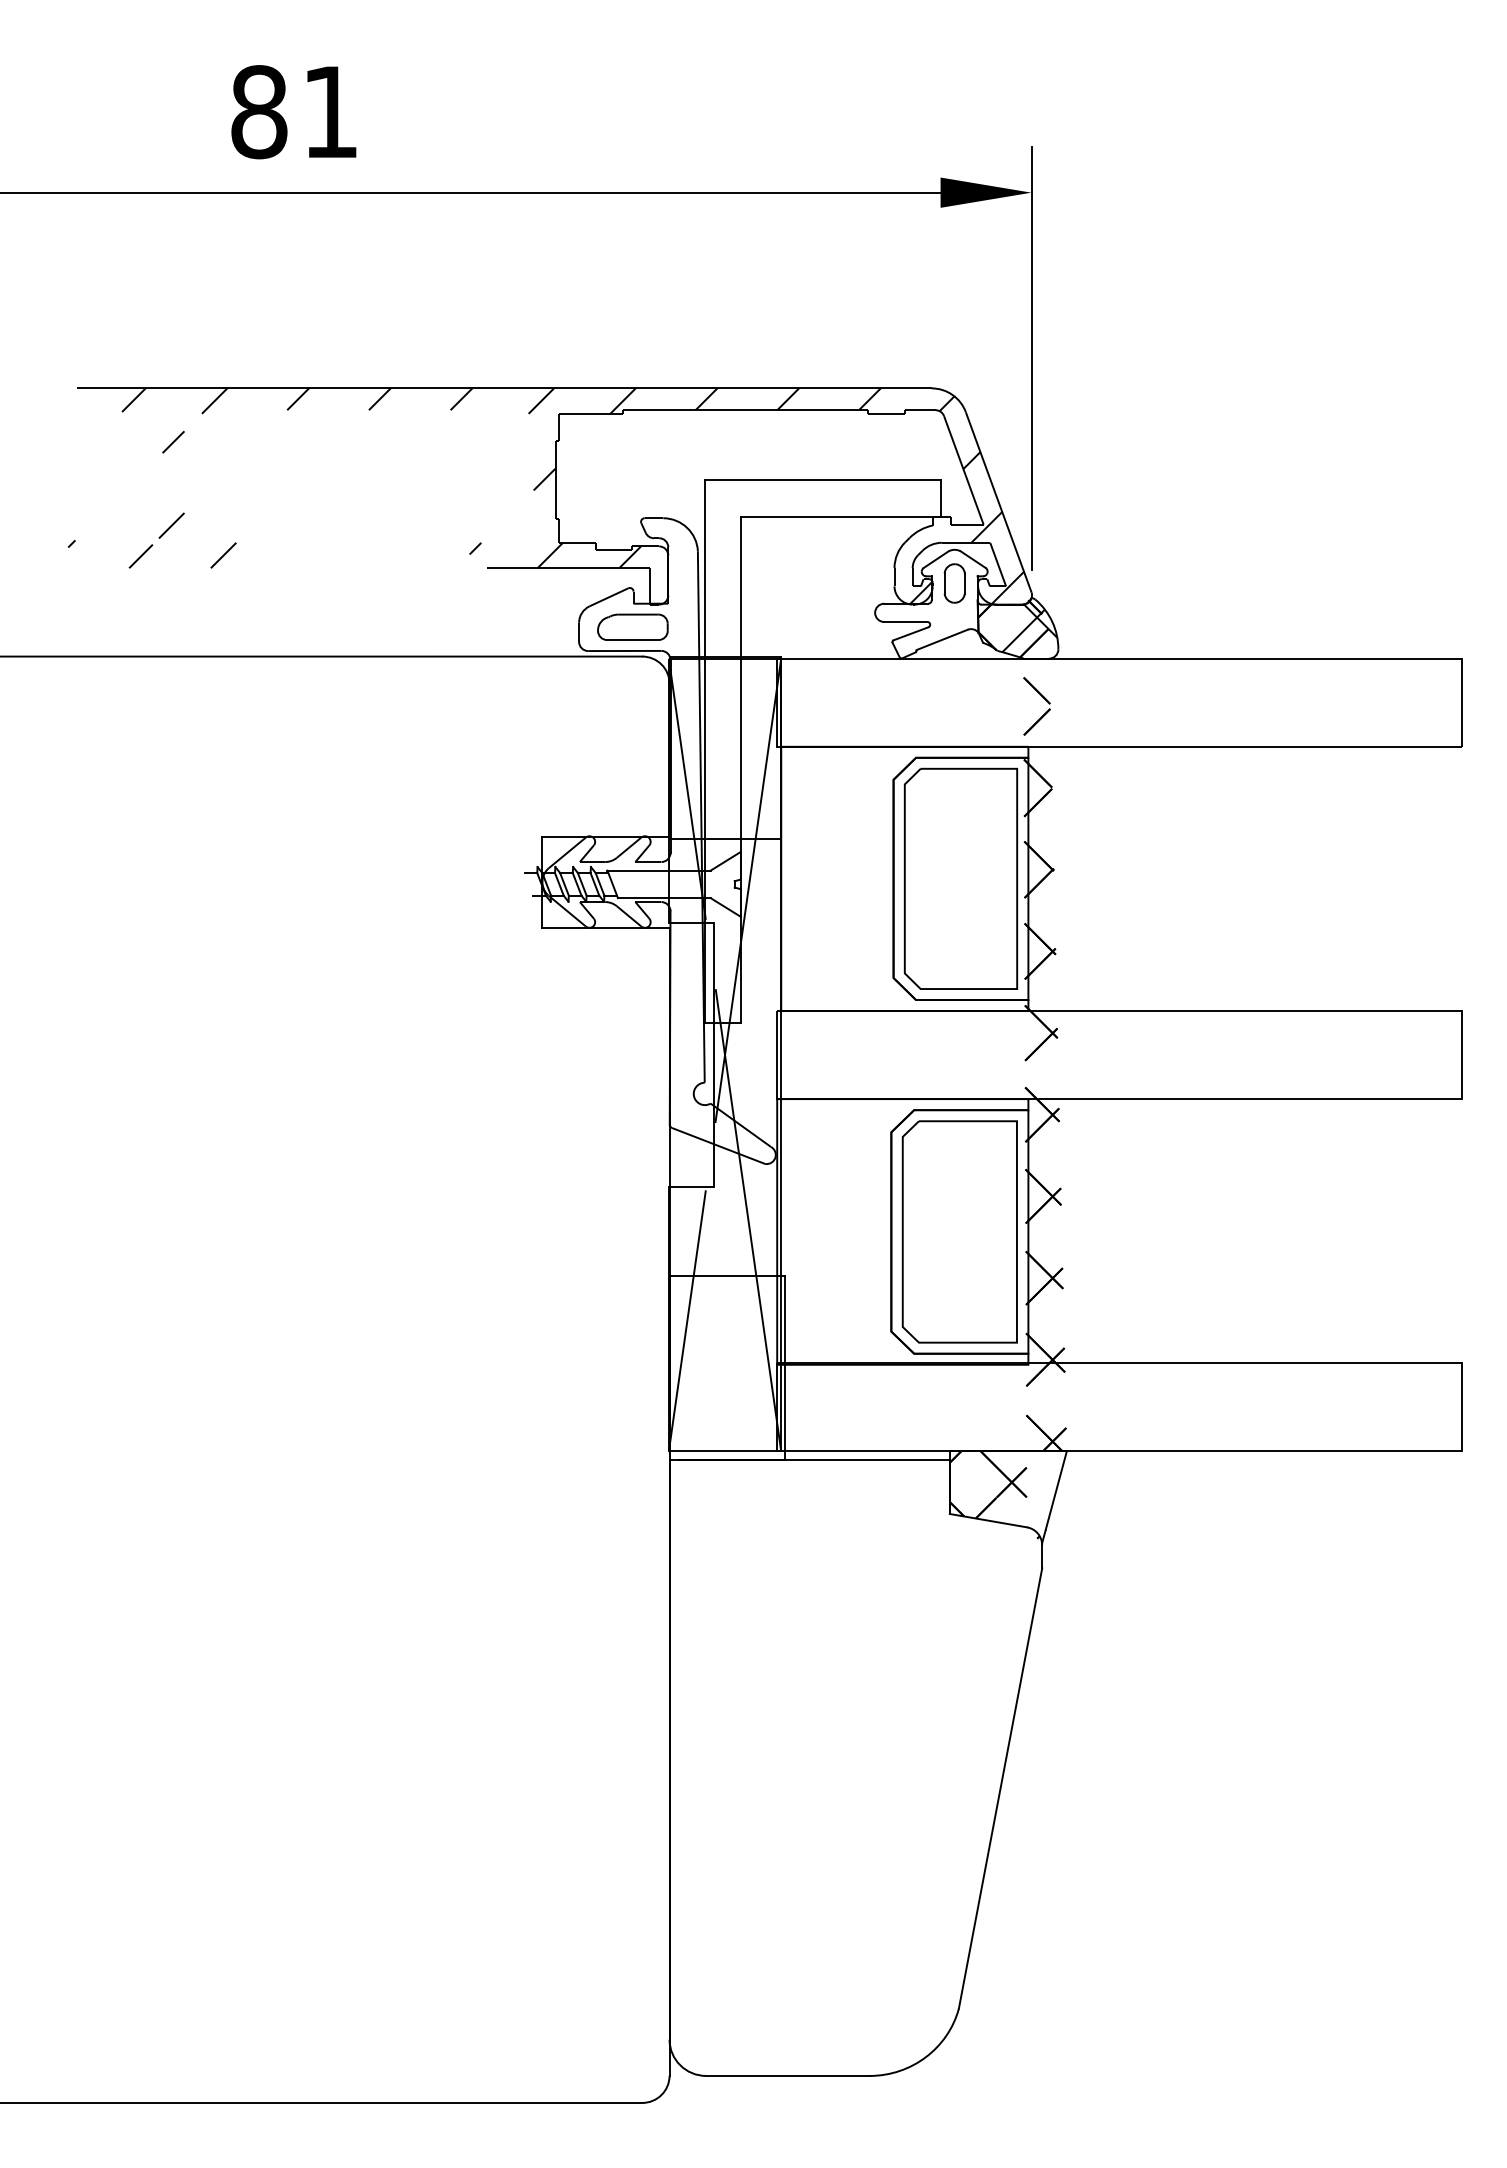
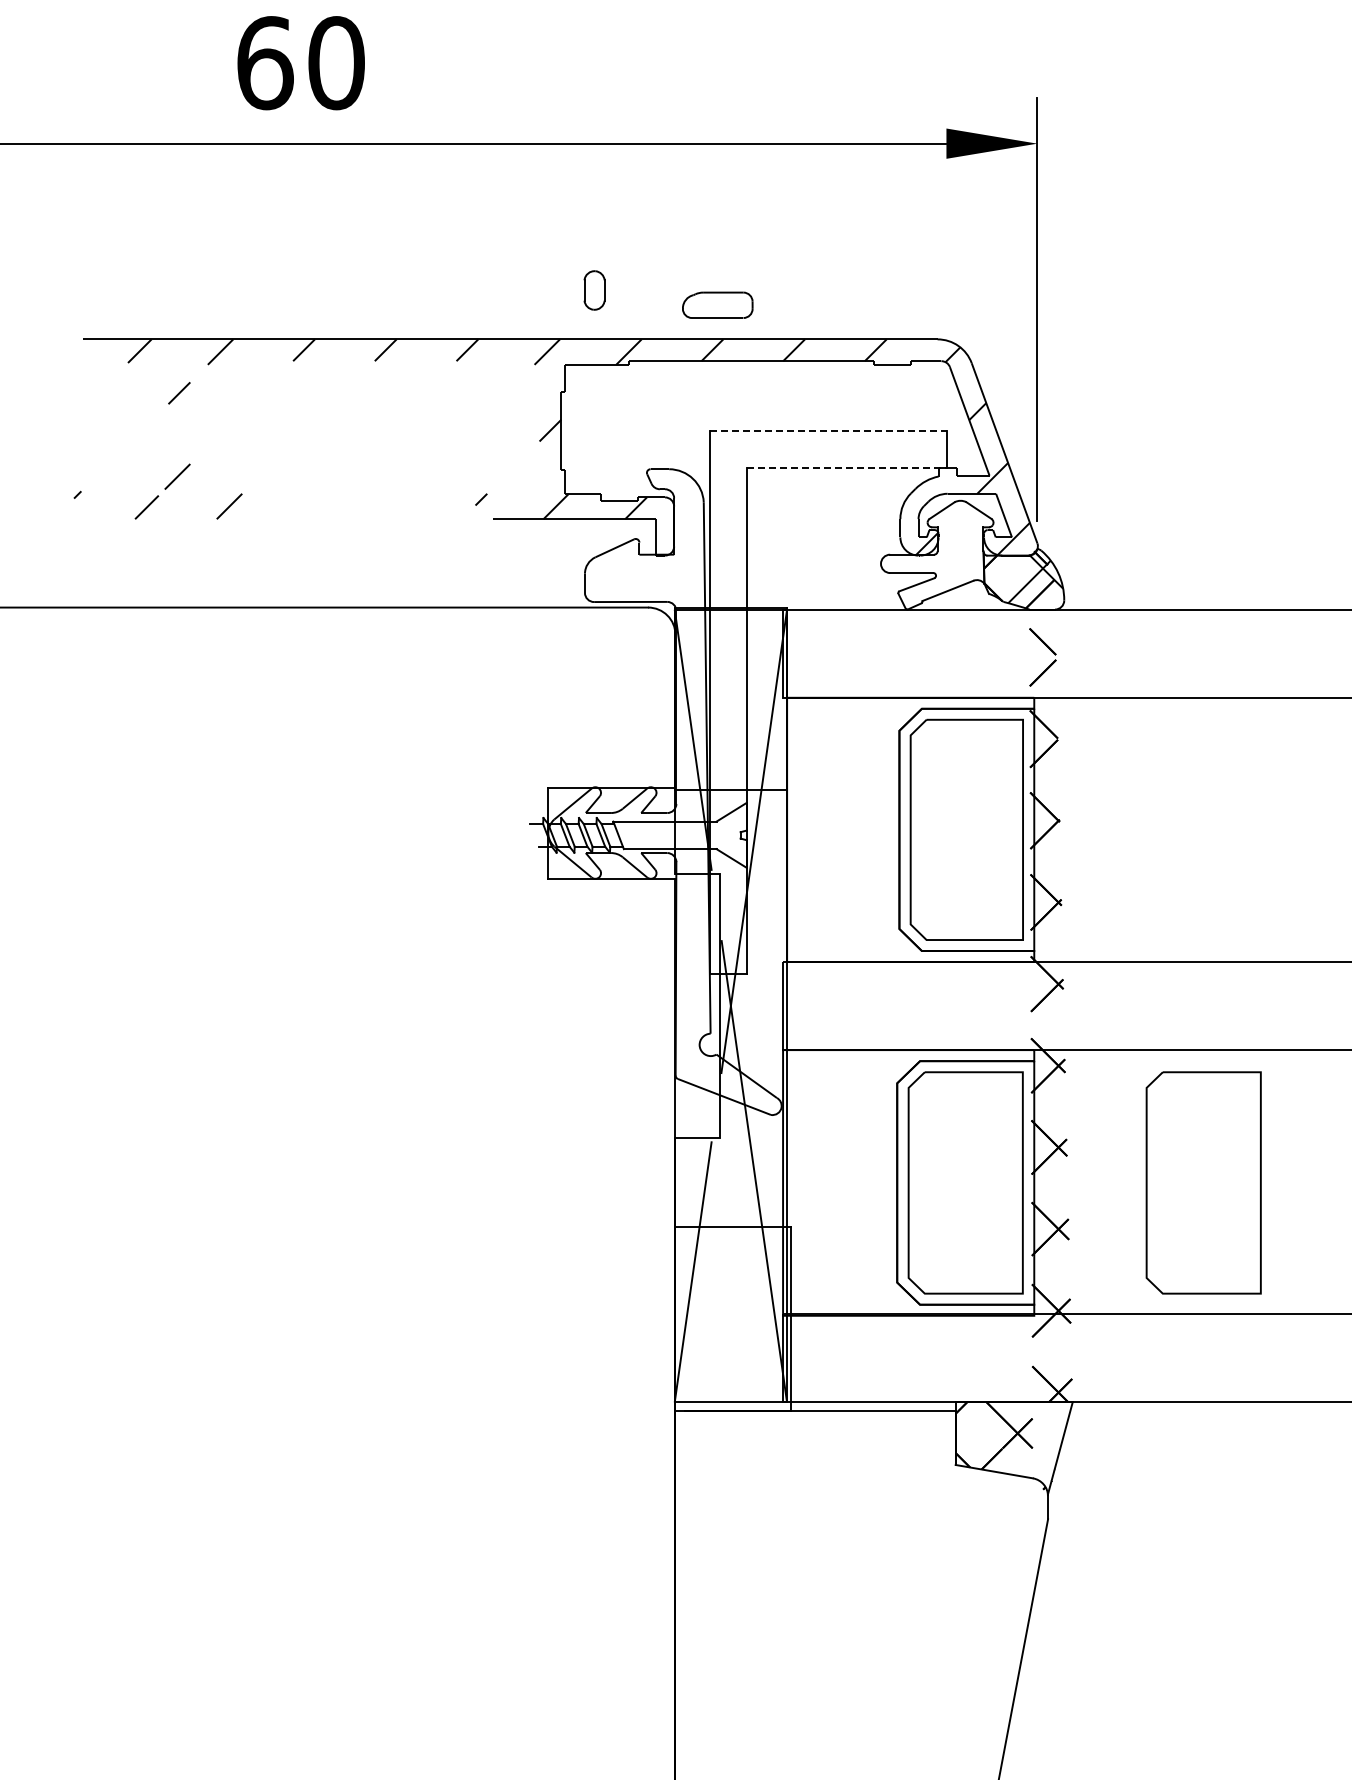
text: (295, 112) -> (301, 63), 81 -> 60
line: (823, 480) -> (829, 431), solid -> dashed
line: (841, 516) -> (847, 467), solid -> dashed
part: (954, 583) -> (594, 290), moved
part: (632, 626) -> (717, 304), moved
part: (1197, 1231) -> (1203, 1182), added

